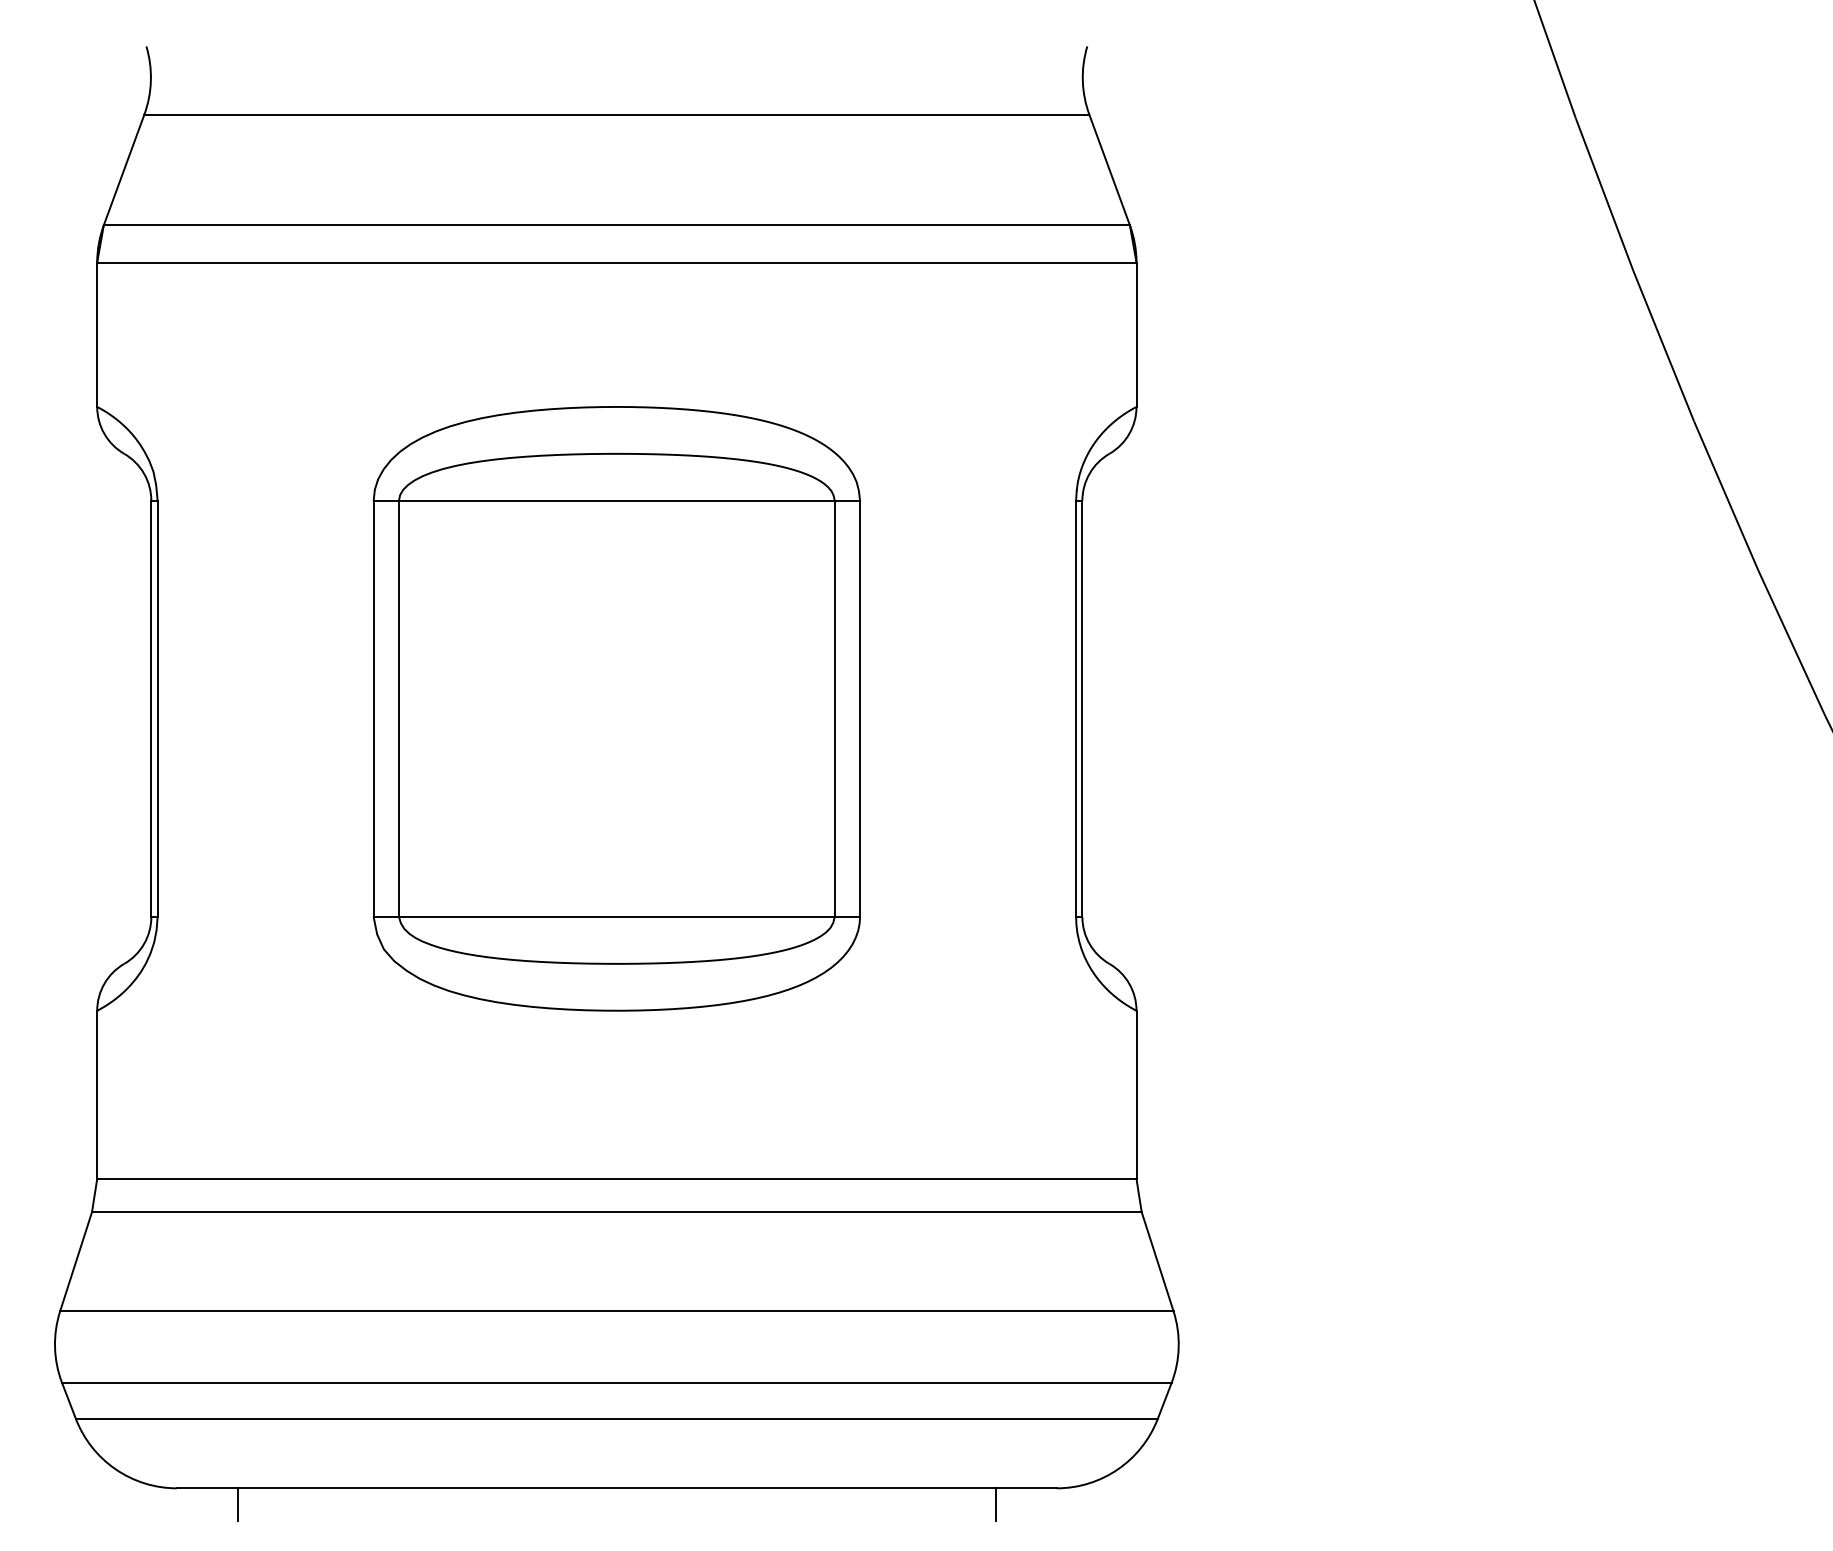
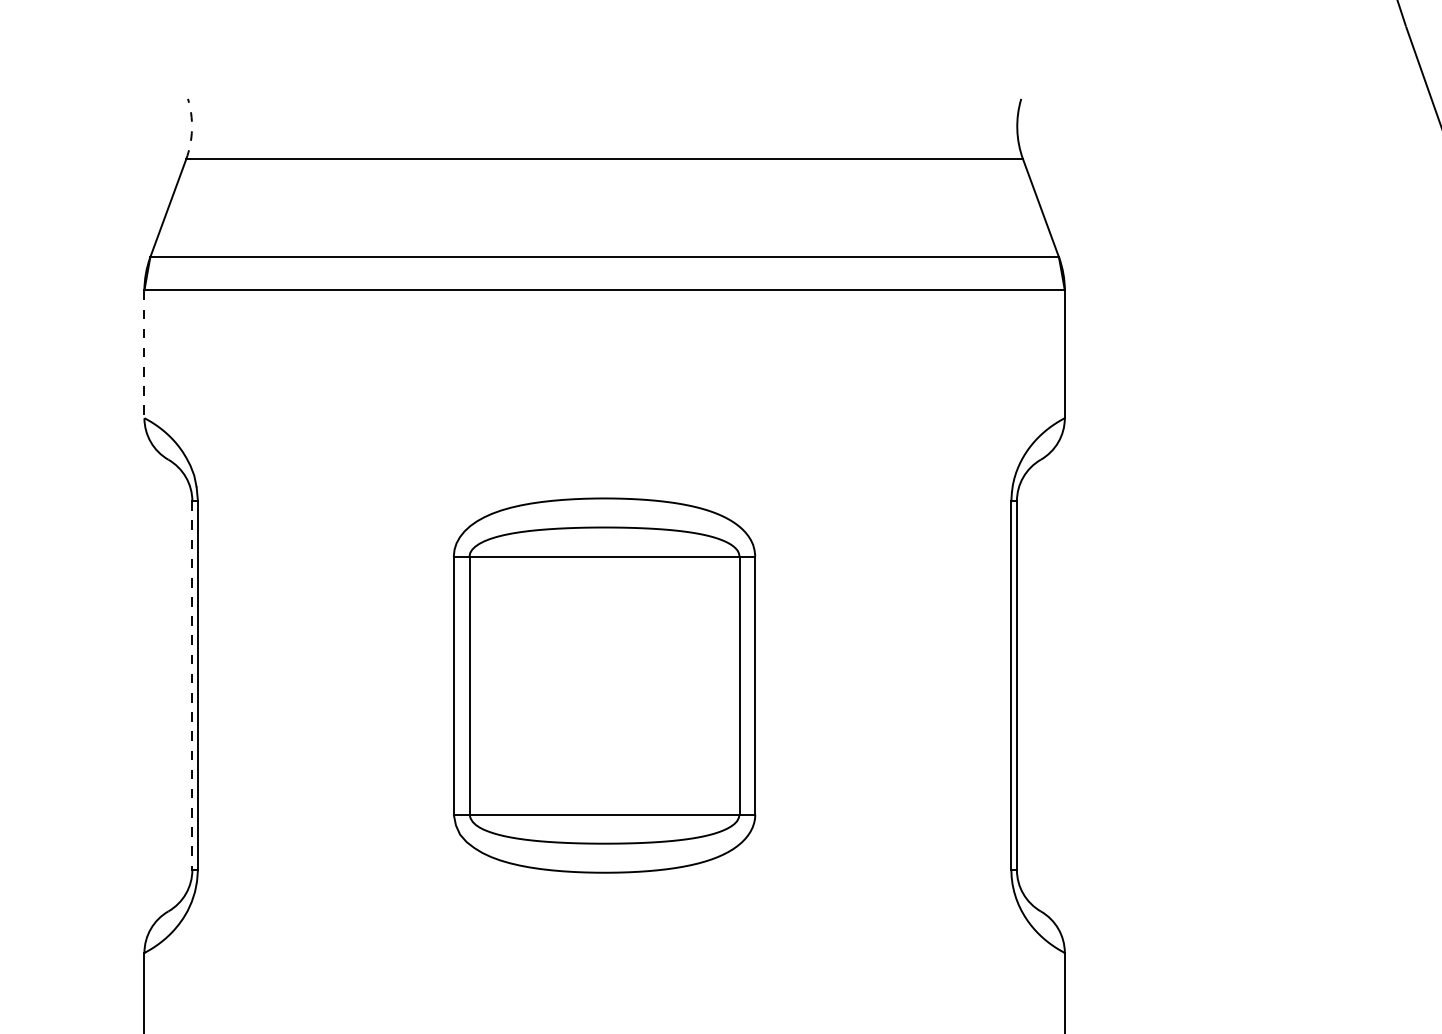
arc: (150, 80) -> (191, 129), solid -> dashed
line: (97, 335) -> (144, 354), solid -> dashed
part: (616, 708) -> (604, 685), size x0.7
line: (151, 709) -> (192, 686), solid -> dashed

